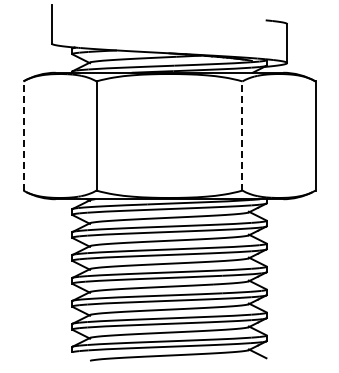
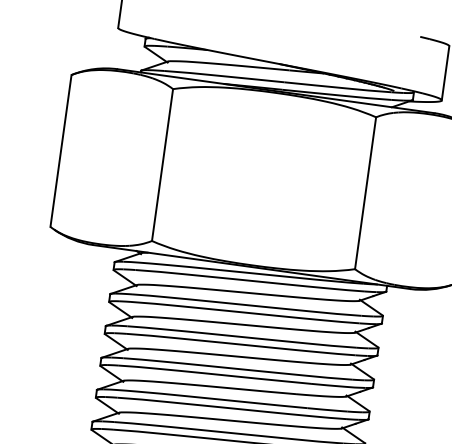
line: (23, 136) -> (60, 151), dashed -> solid
line: (242, 136) -> (365, 193), dashed -> solid

